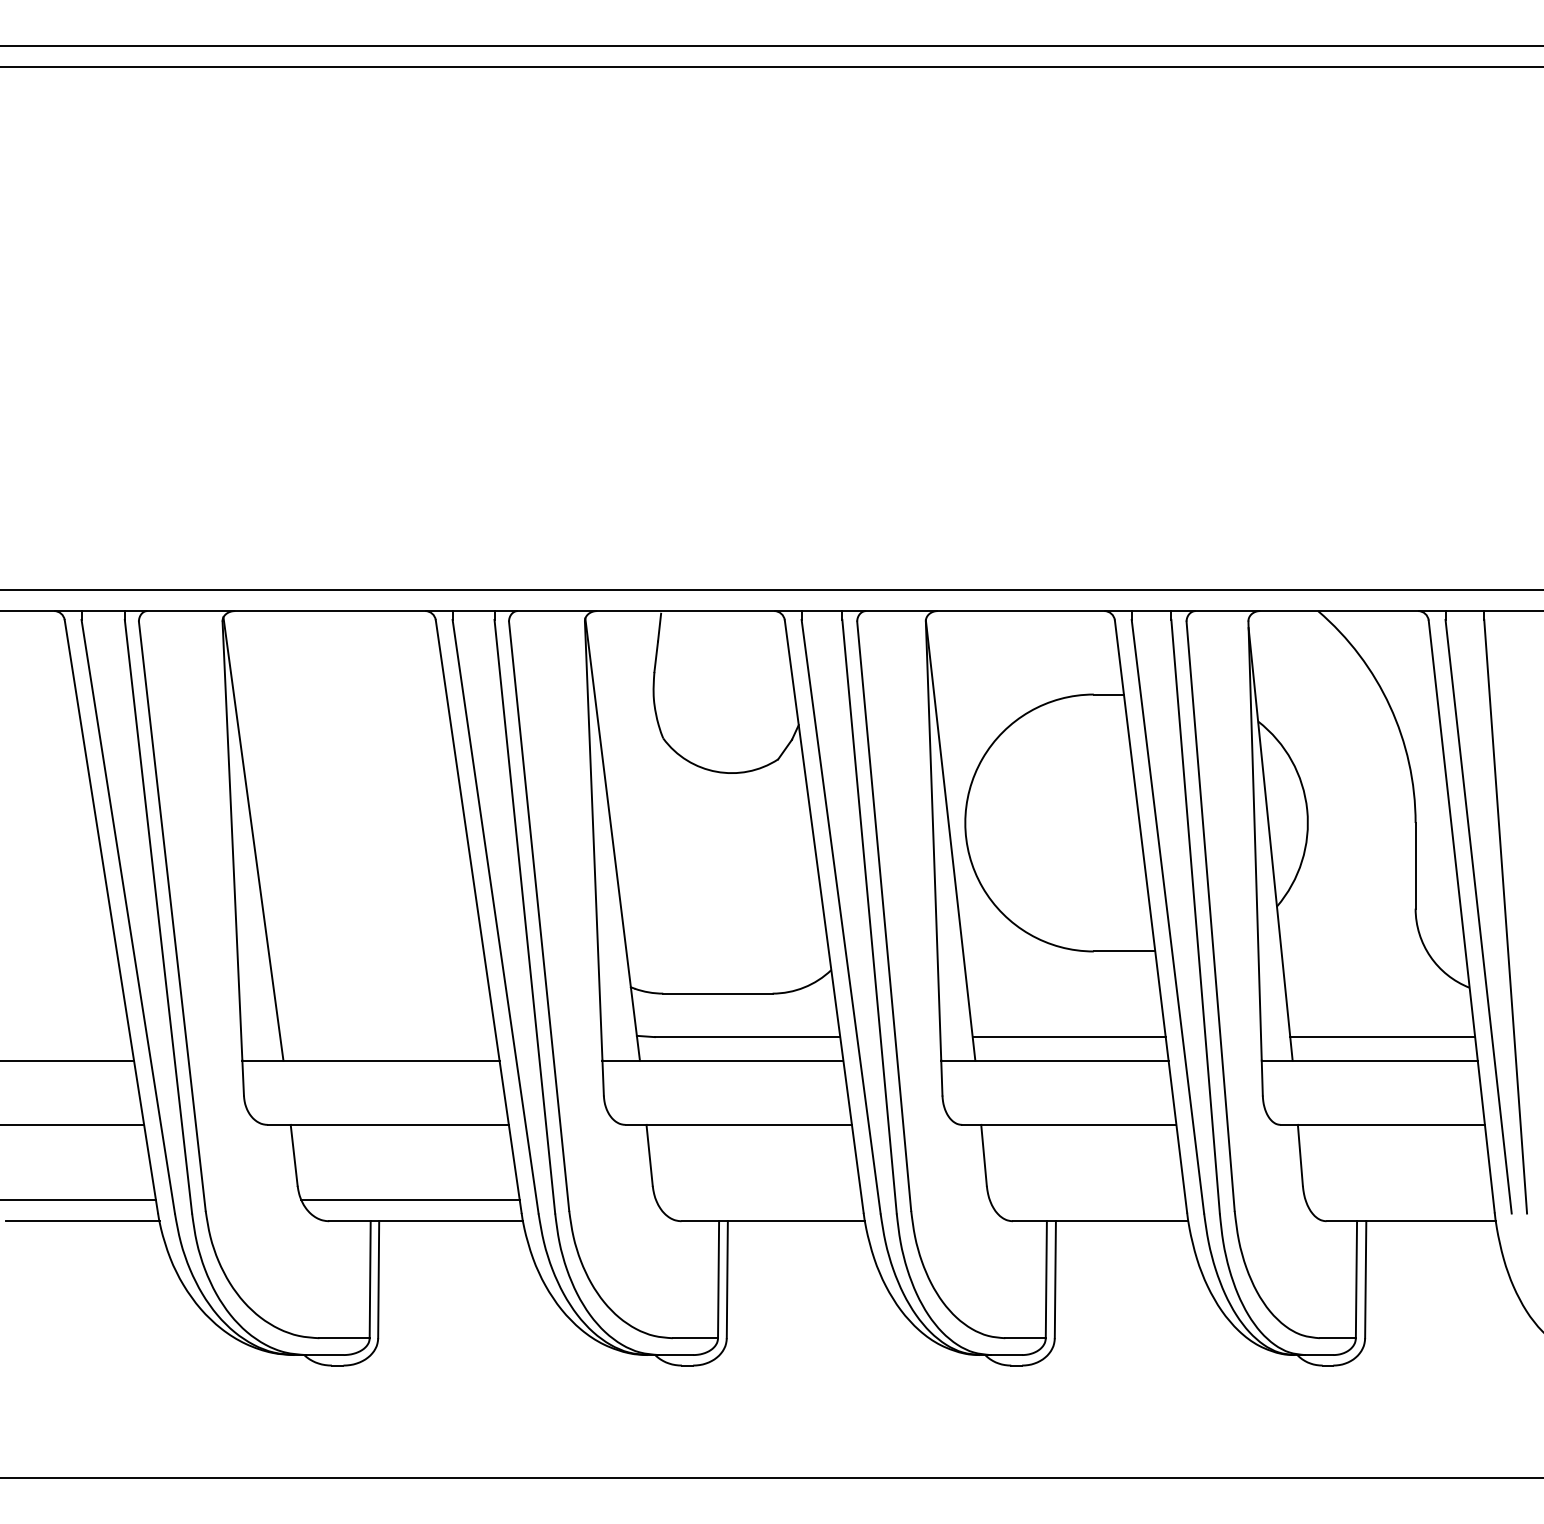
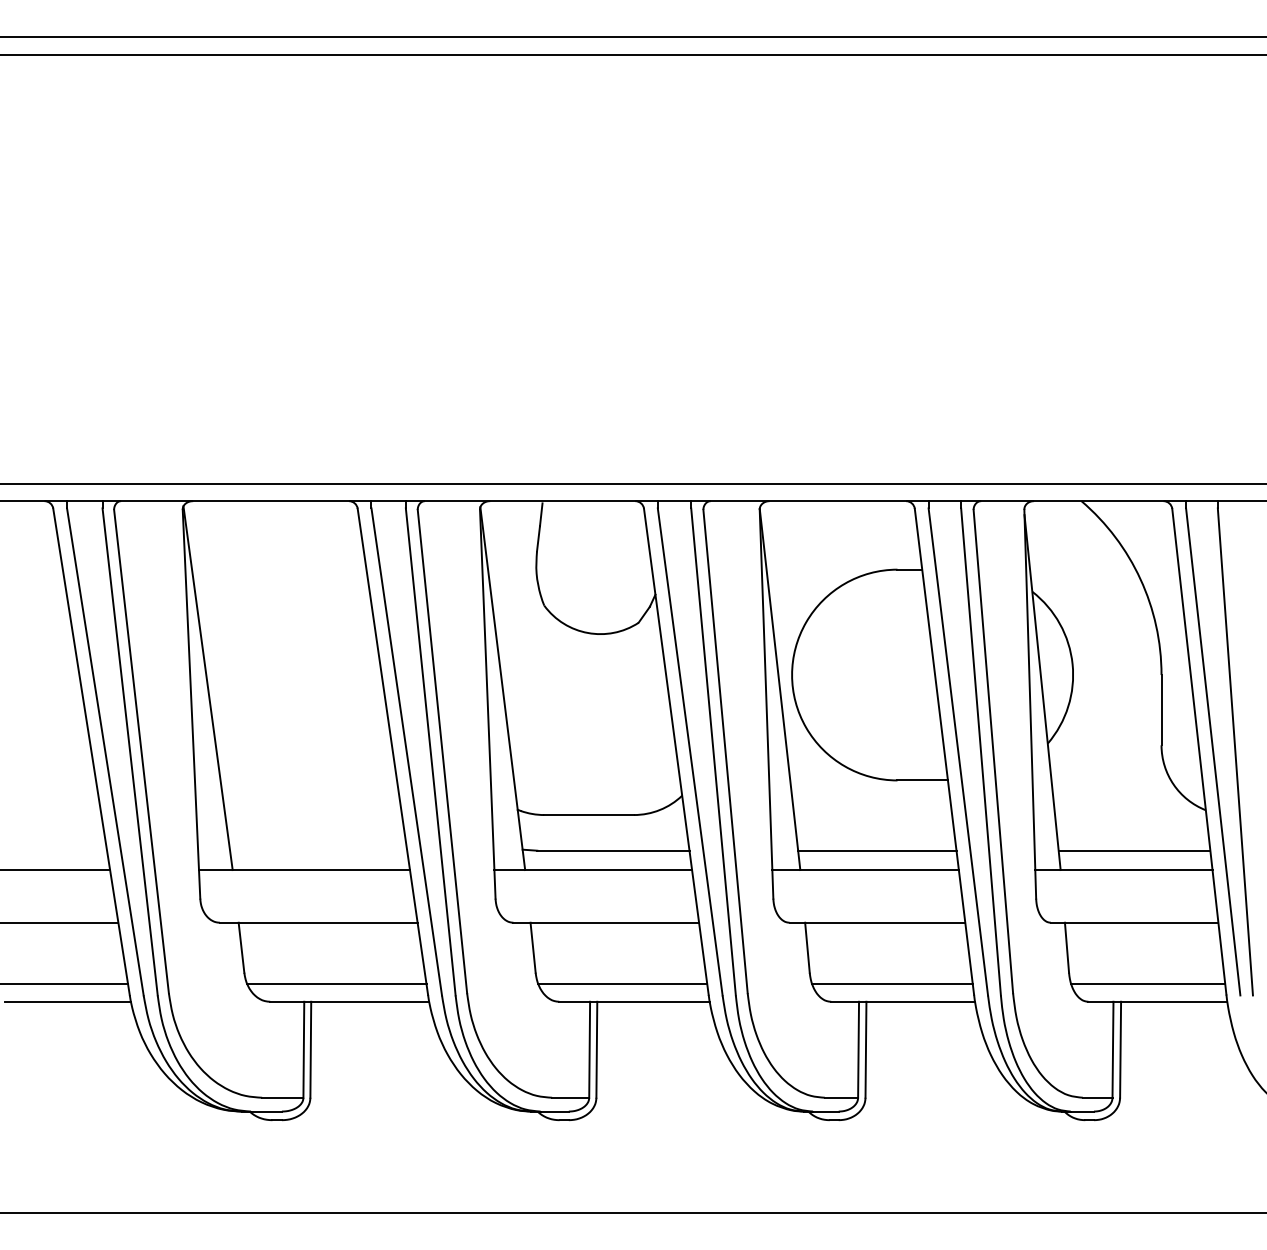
line: (758, 1200) -> (622, 984), added
line: (1087, 1200) -> (892, 984), added
line: (1399, 1200) -> (1148, 984), added

